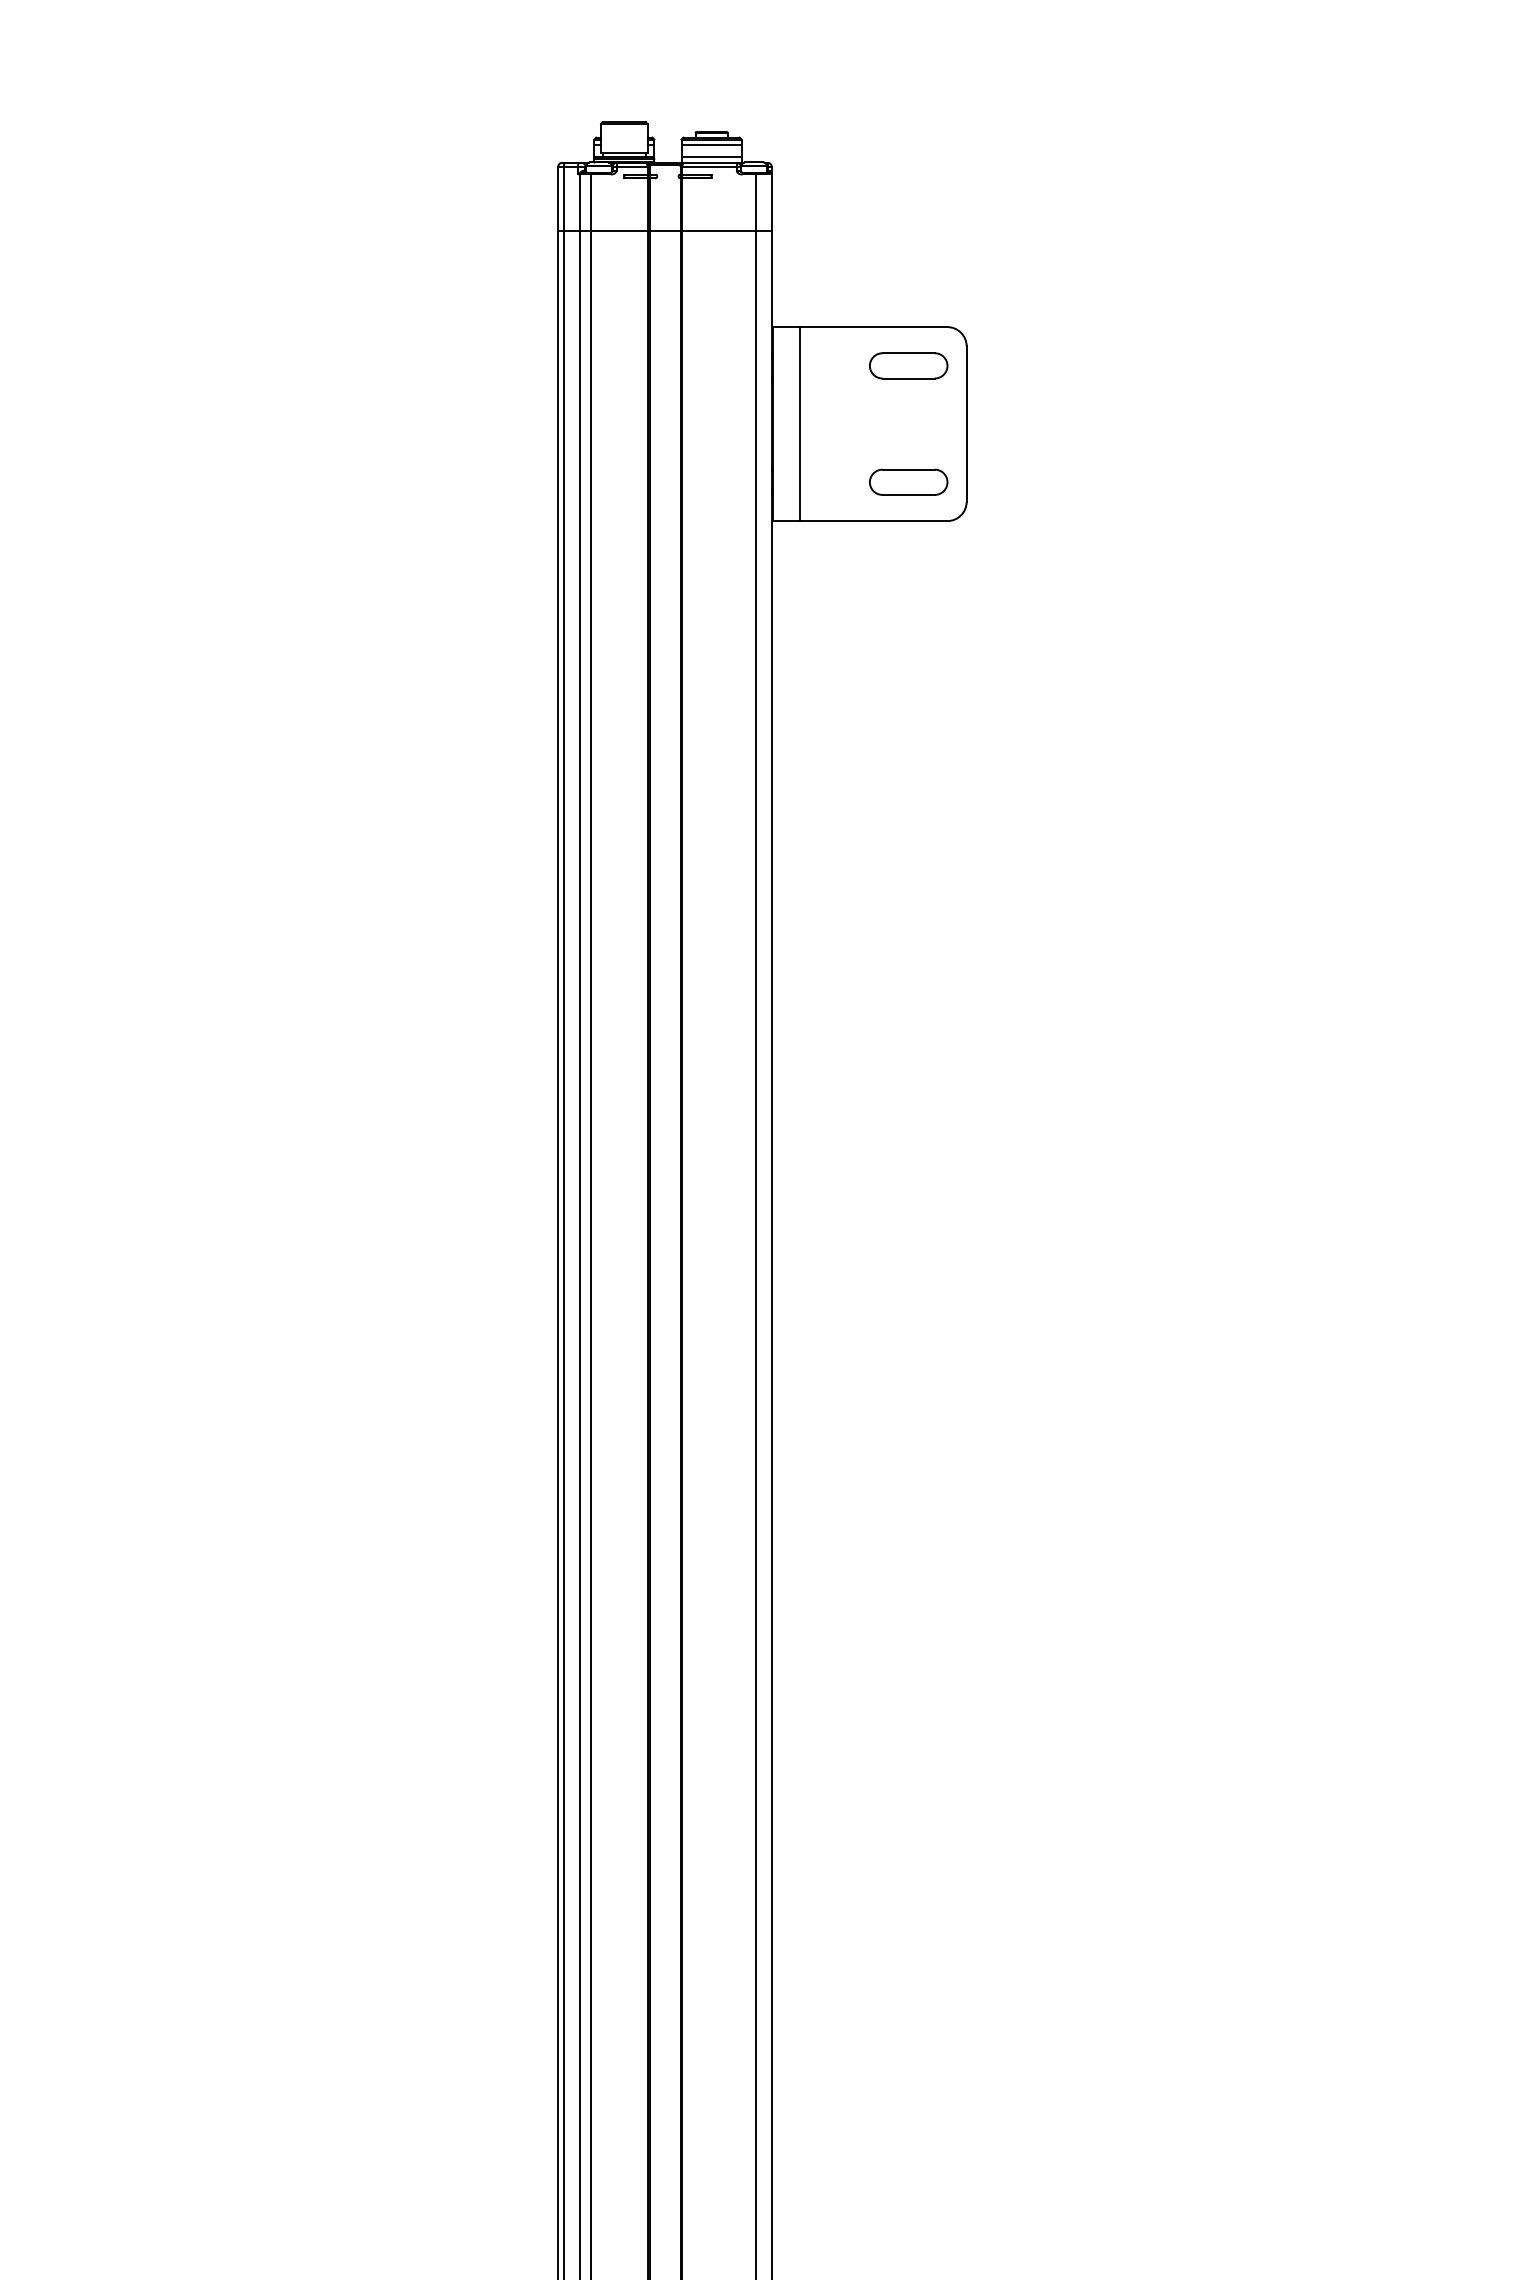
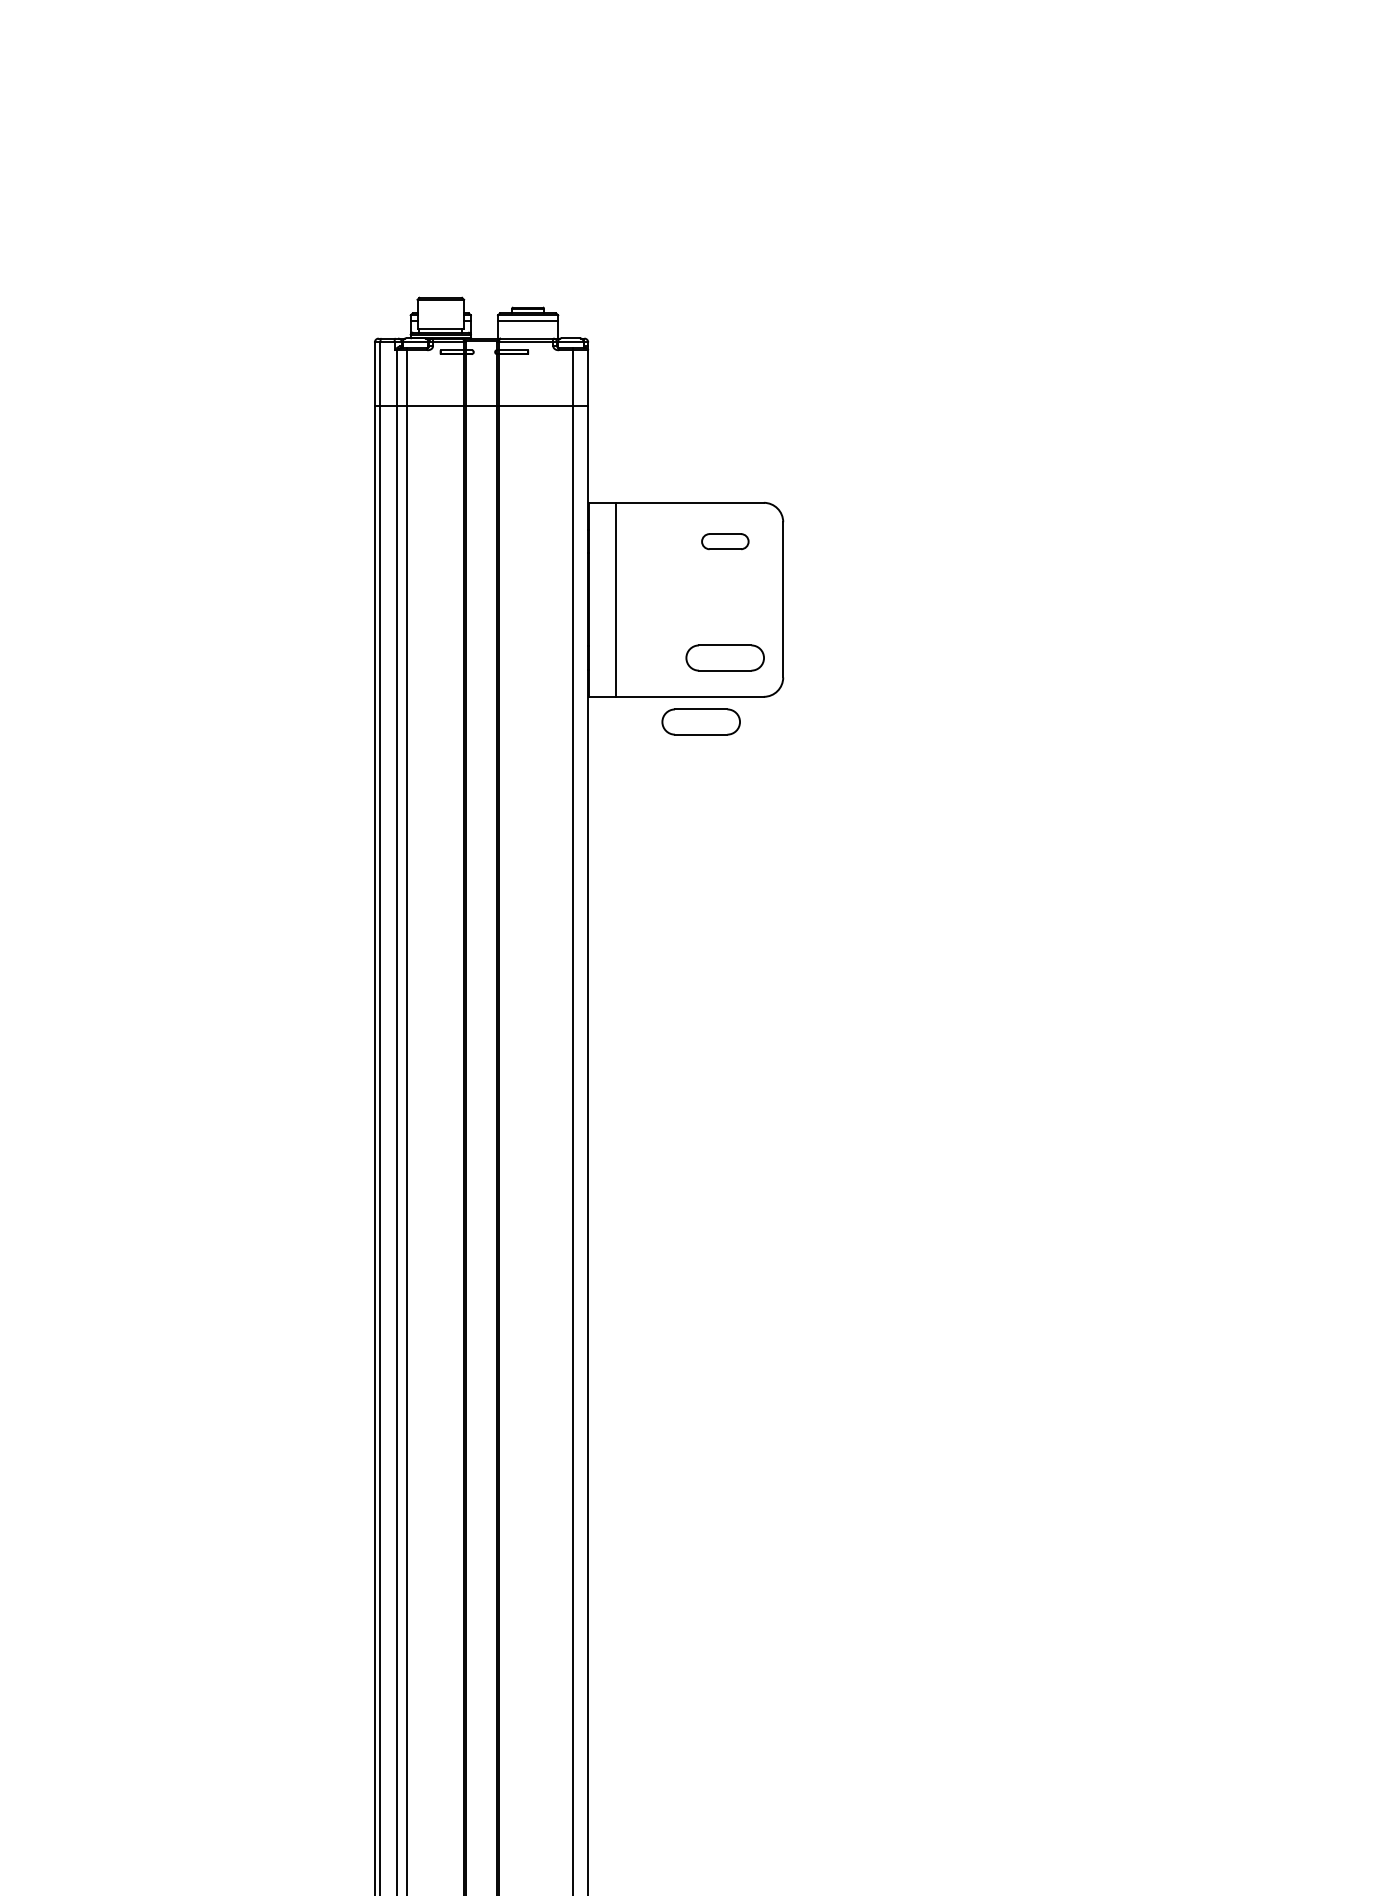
line: (711, 157) -> (528, 333), removed
part: (908, 365) -> (725, 541), size x0.6
part: (884, 545) -> (701, 721), added

